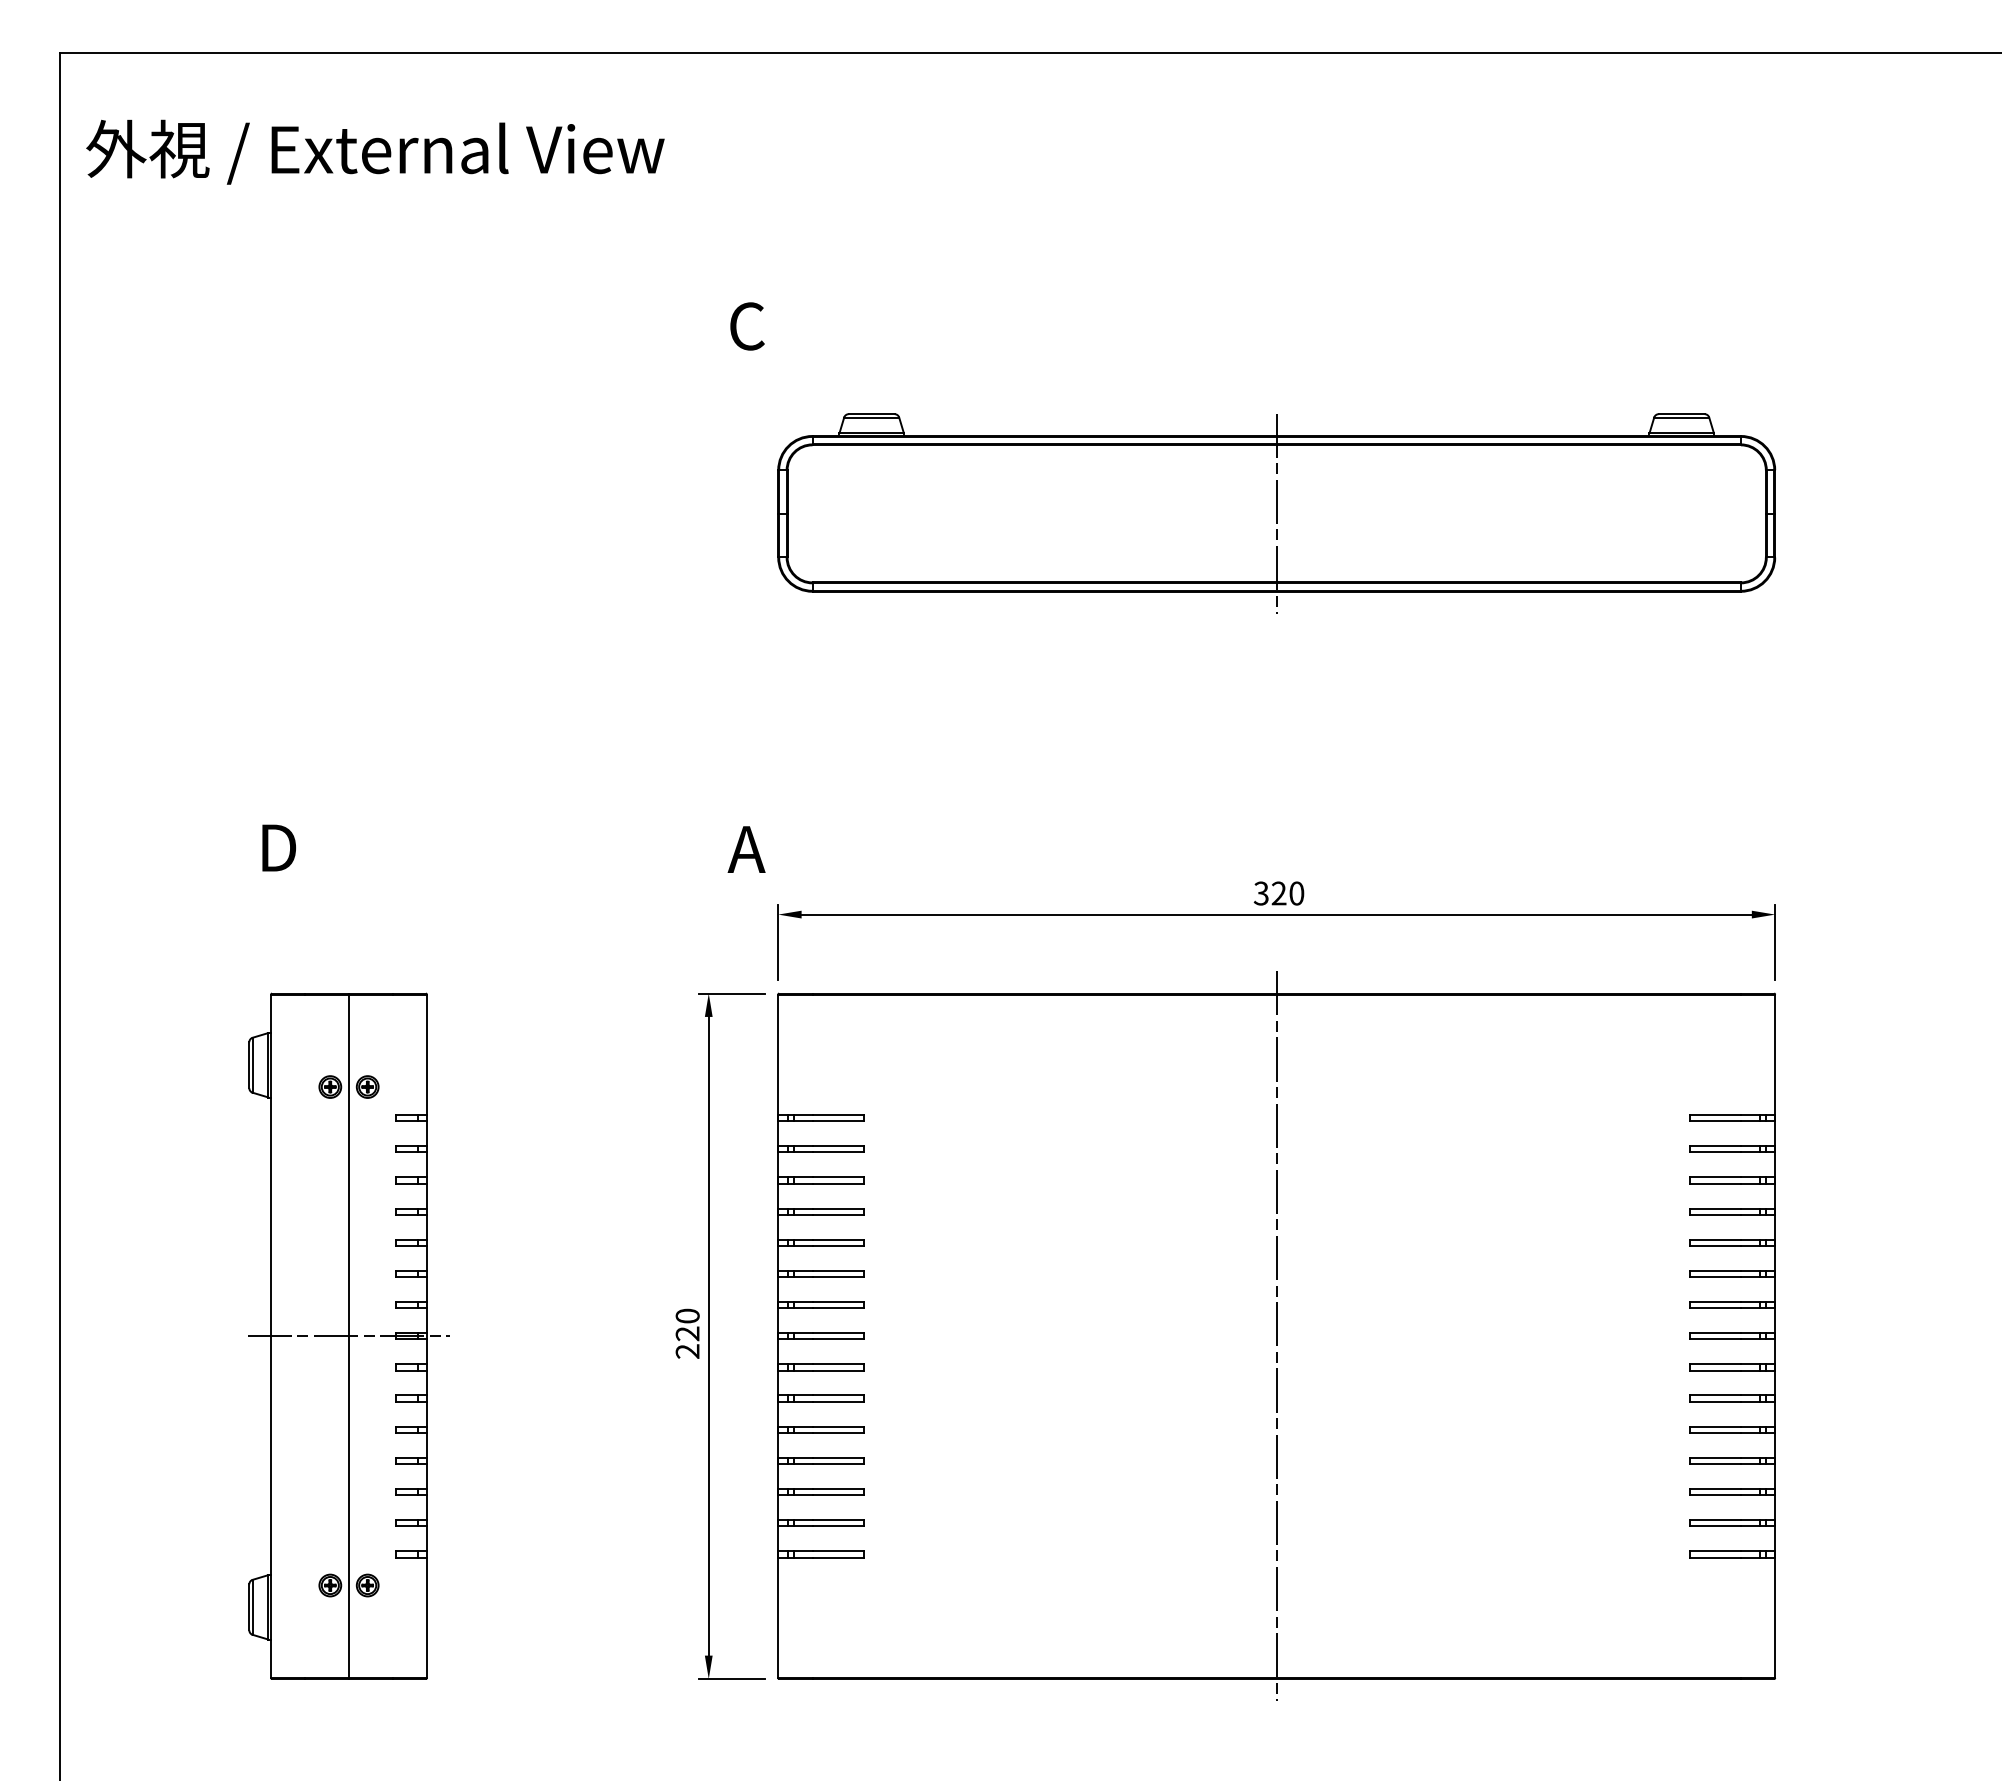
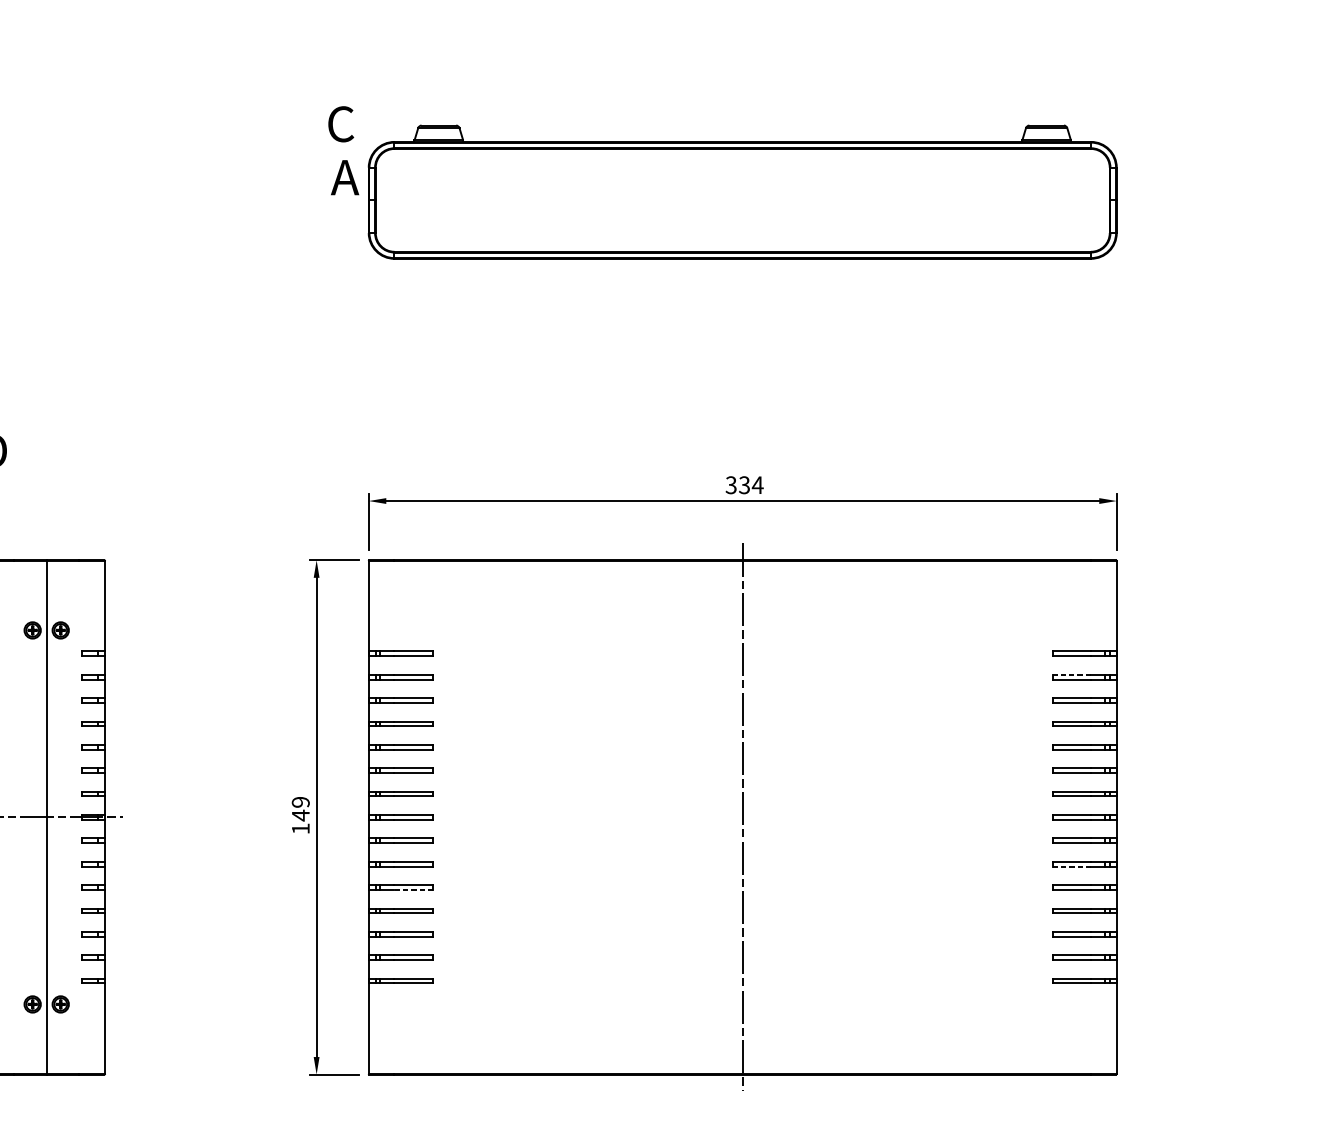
text: (747, 326) -> (341, 124), moved
line: (1276, 513) -> (742, 200), removed
text: (746, 849) -> (344, 177), moved
text: (1287, 893) -> (750, 485), 320 -> 334
line: (1715, 1146) -> (1071, 675), solid -> dashed
text: (687, 1333) -> (300, 815), 220 -> 149
line: (1715, 1401) -> (1071, 866), solid -> dashed
line: (838, 1432) -> (413, 889), solid -> dashed

